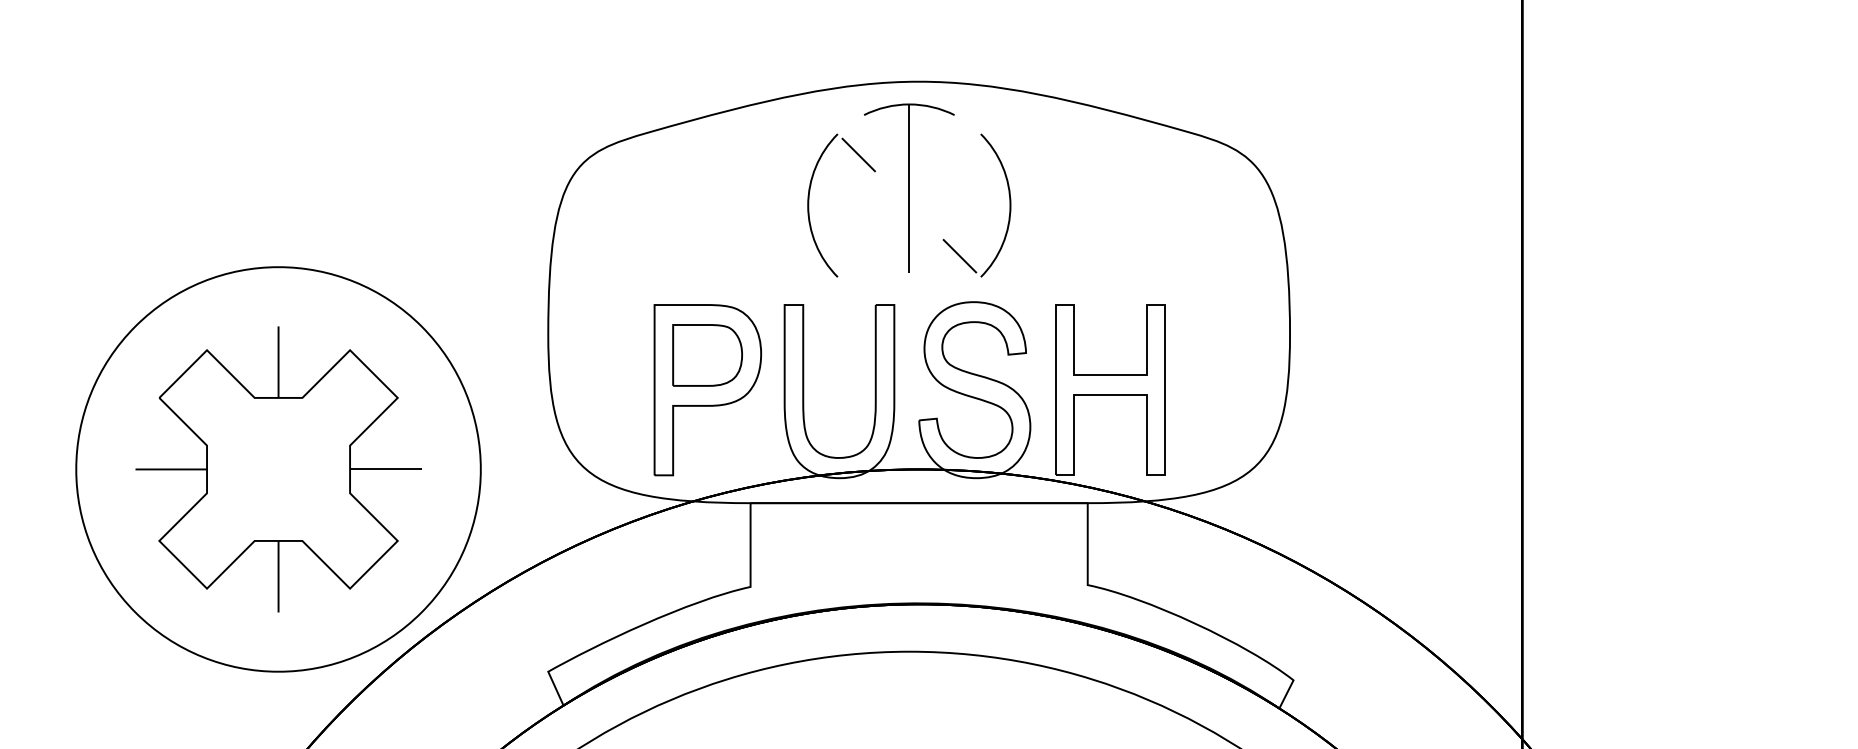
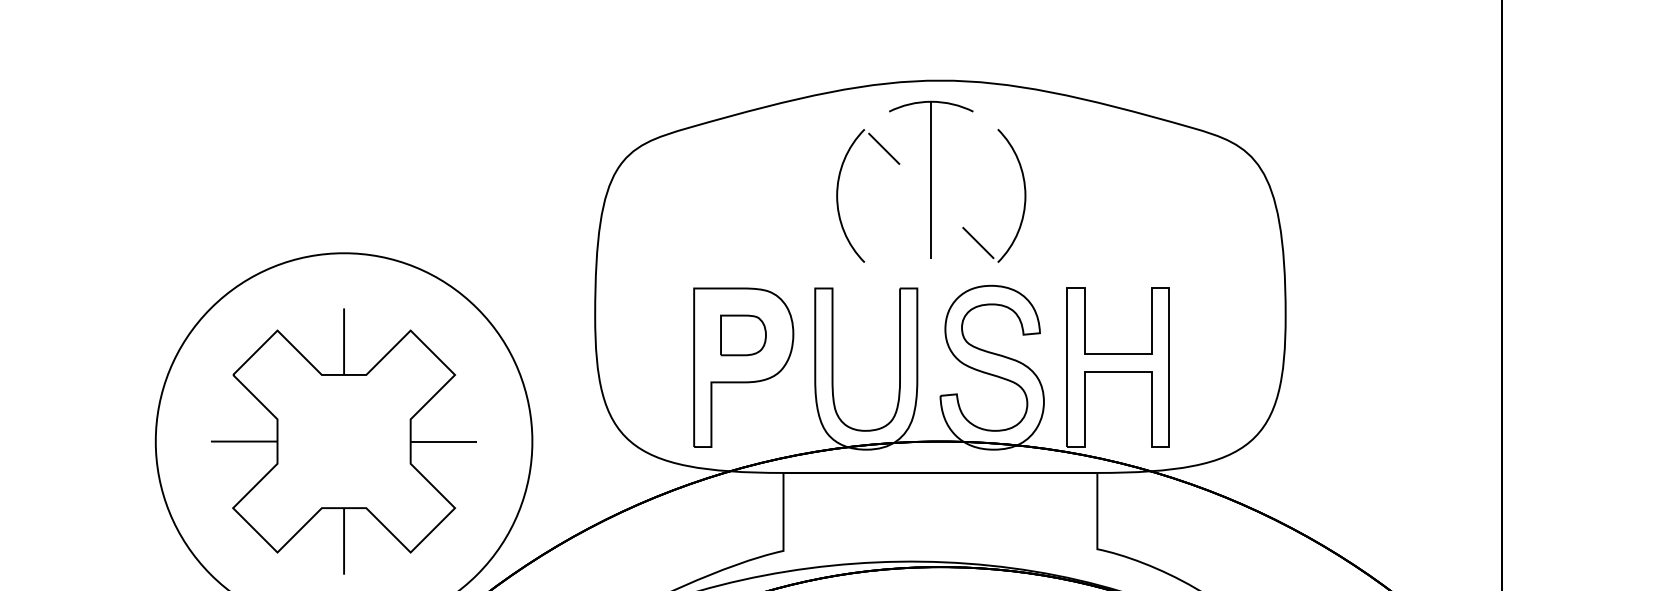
part: (707, 355) -> (743, 335), size x0.7

